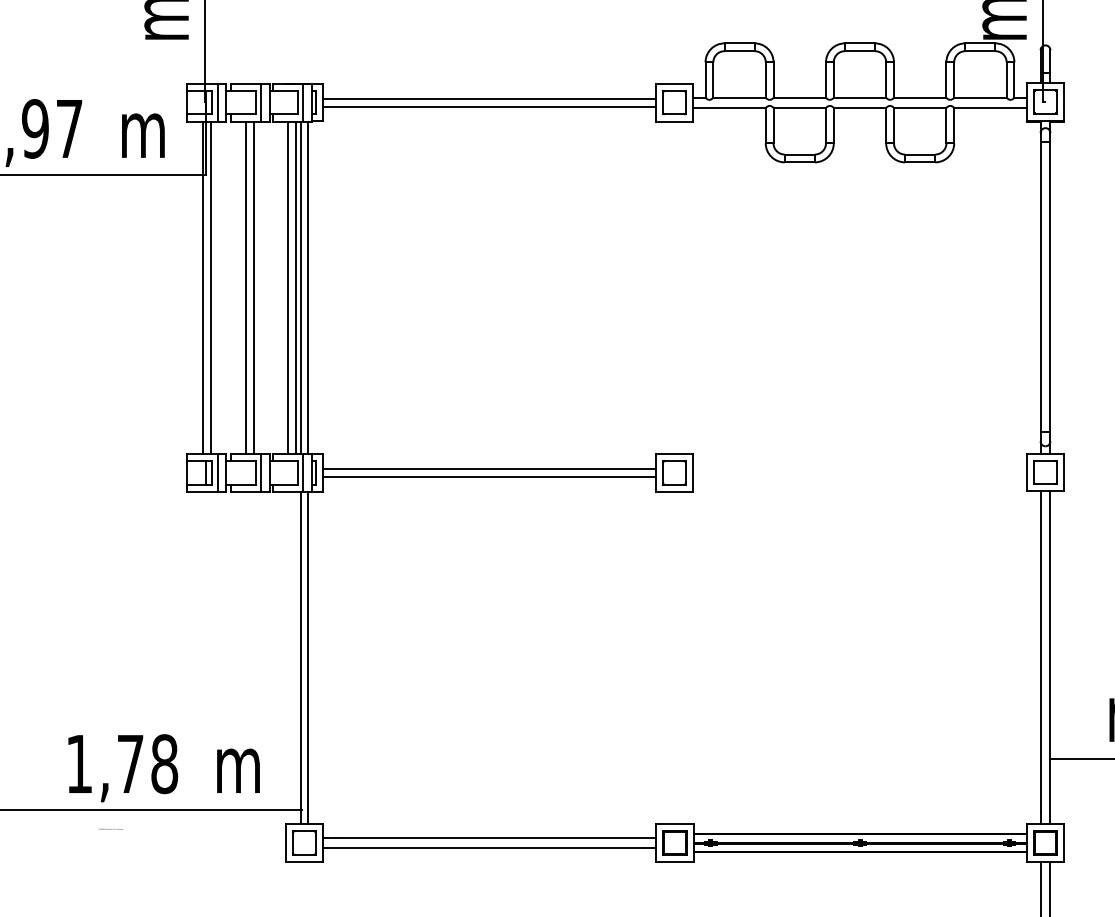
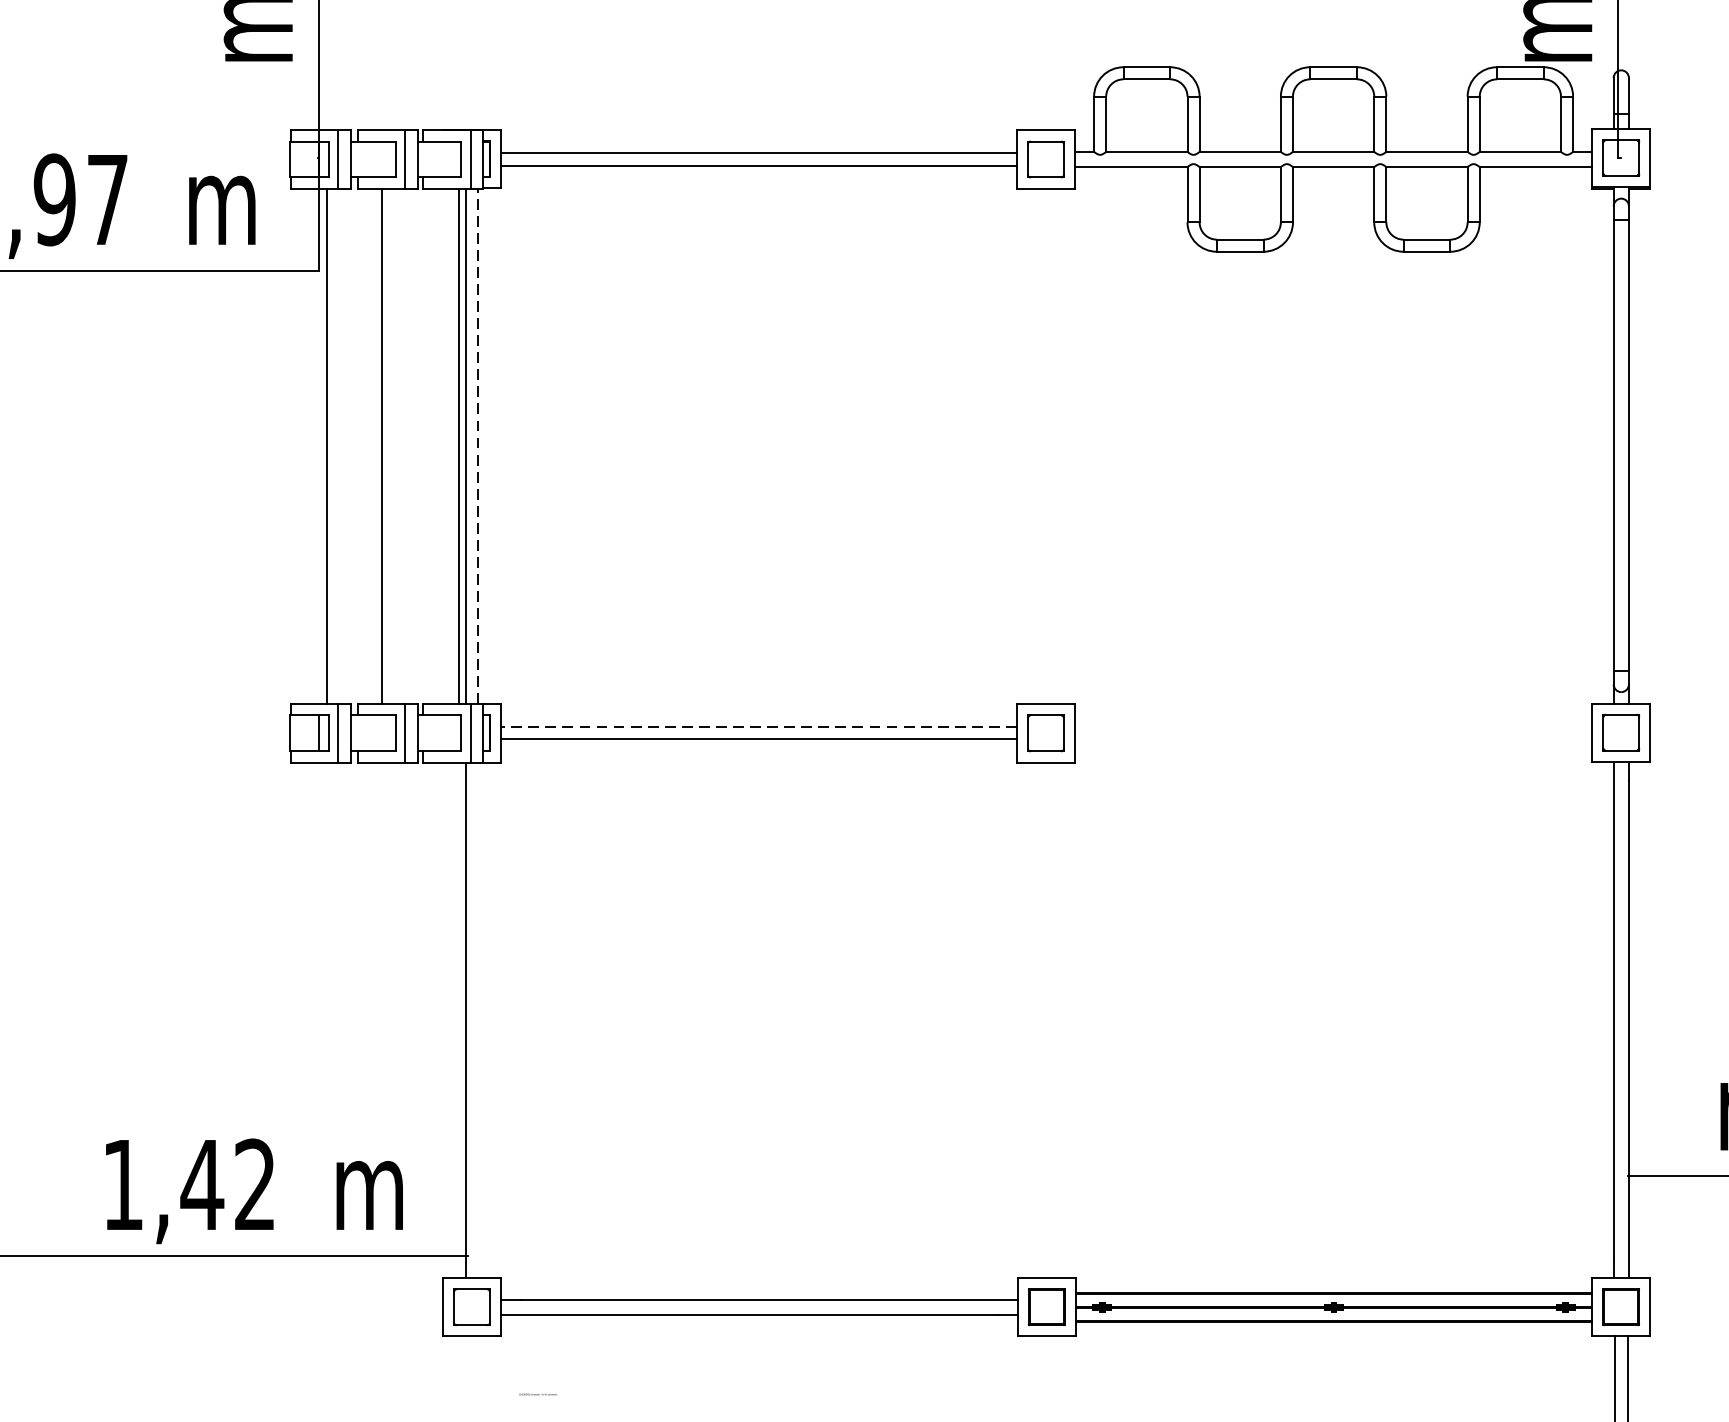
line: (202, 287) -> (313, 445), removed
line: (254, 287) -> (394, 445), removed
line: (288, 287) -> (447, 445), removed
line: (308, 287) -> (478, 445), solid -> dashed
line: (488, 469) -> (757, 728), solid -> dashed
line: (308, 657) -> (478, 1019), removed
text: (147, 764) -> (228, 1185), 1,78 -> 1,42
text: (111, 828) -> (538, 1393), moved

